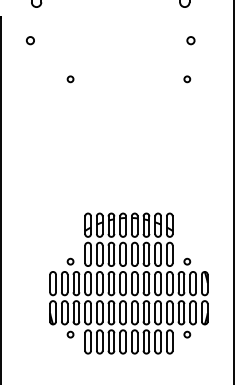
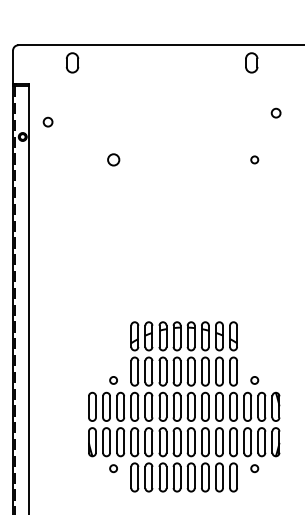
circle: (29, 40) -> (47, 121), moved
circle: (190, 40) -> (275, 112), moved
circle: (70, 78) -> (113, 159), size x1.6

